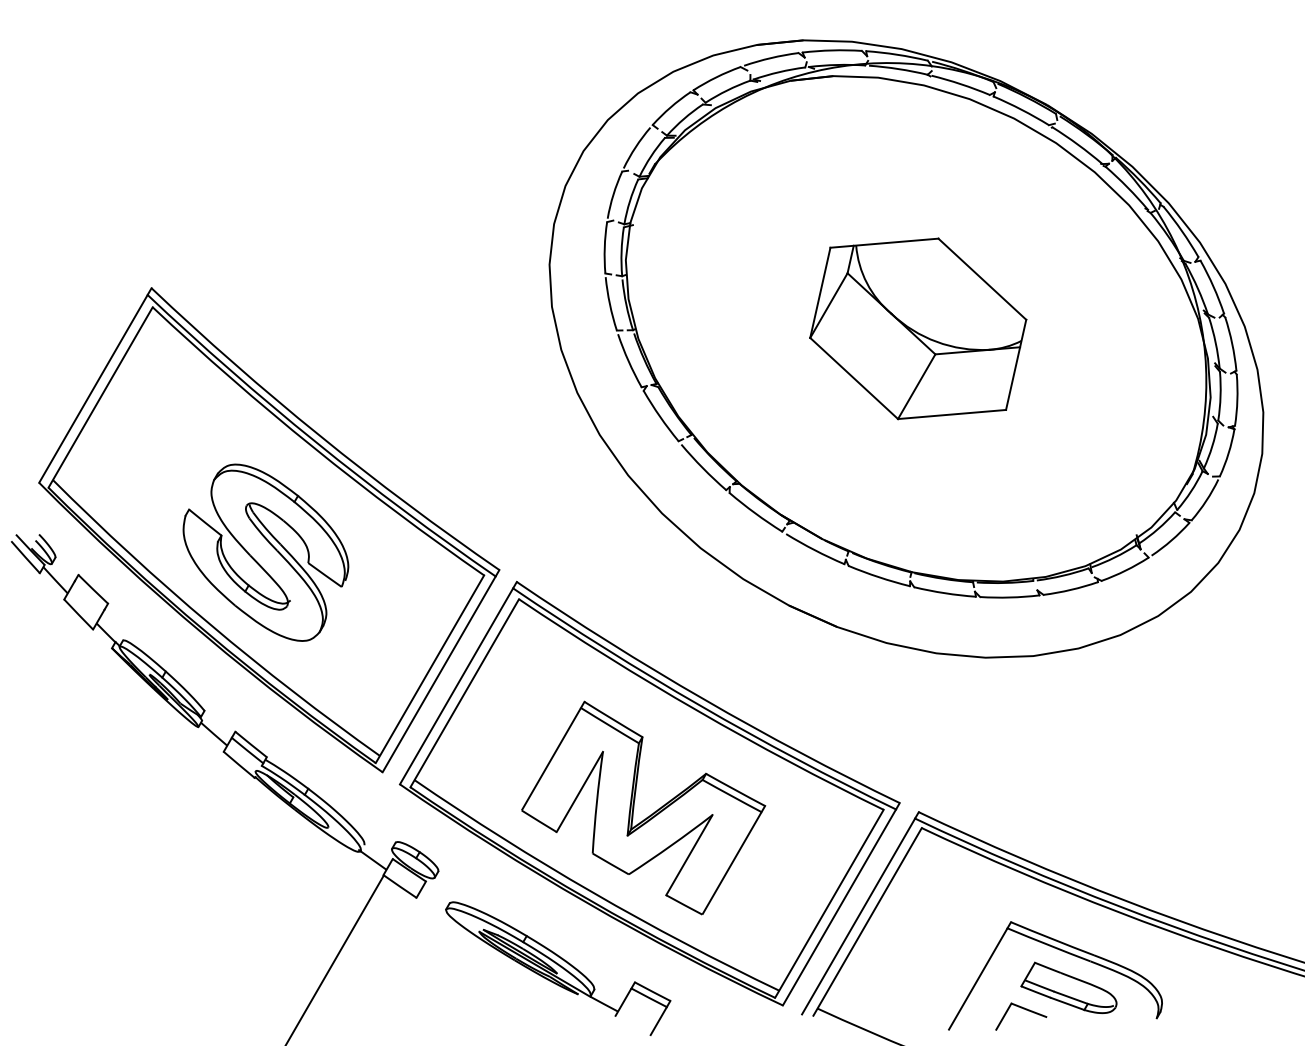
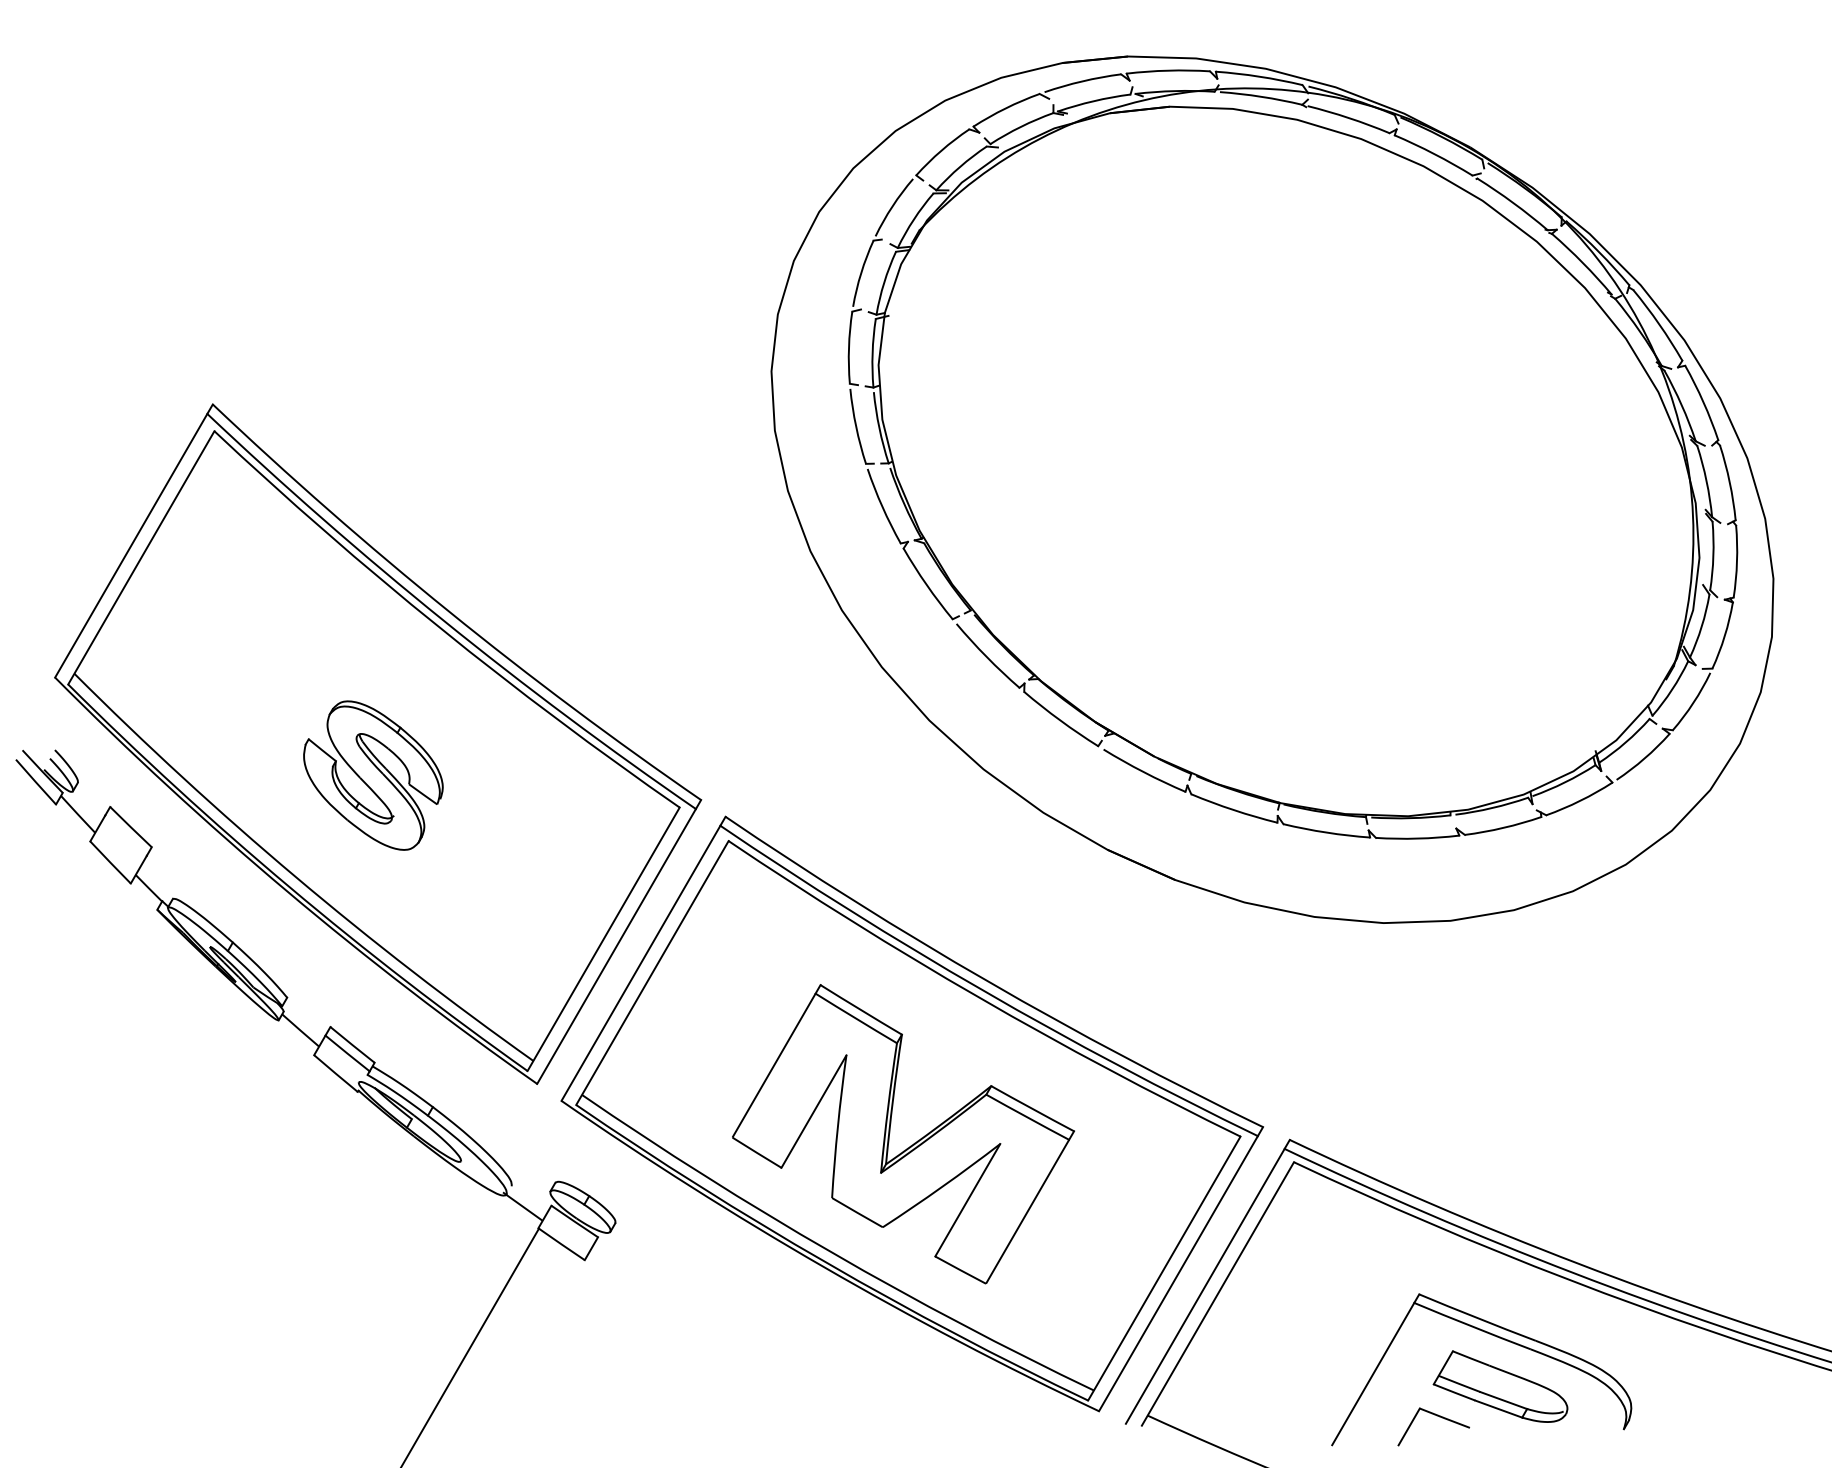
part: (918, 328) -> (1289, 460), removed
part: (265, 552) -> (372, 775), size x0.6
part: (558, 968) -> (784, 1359), removed

